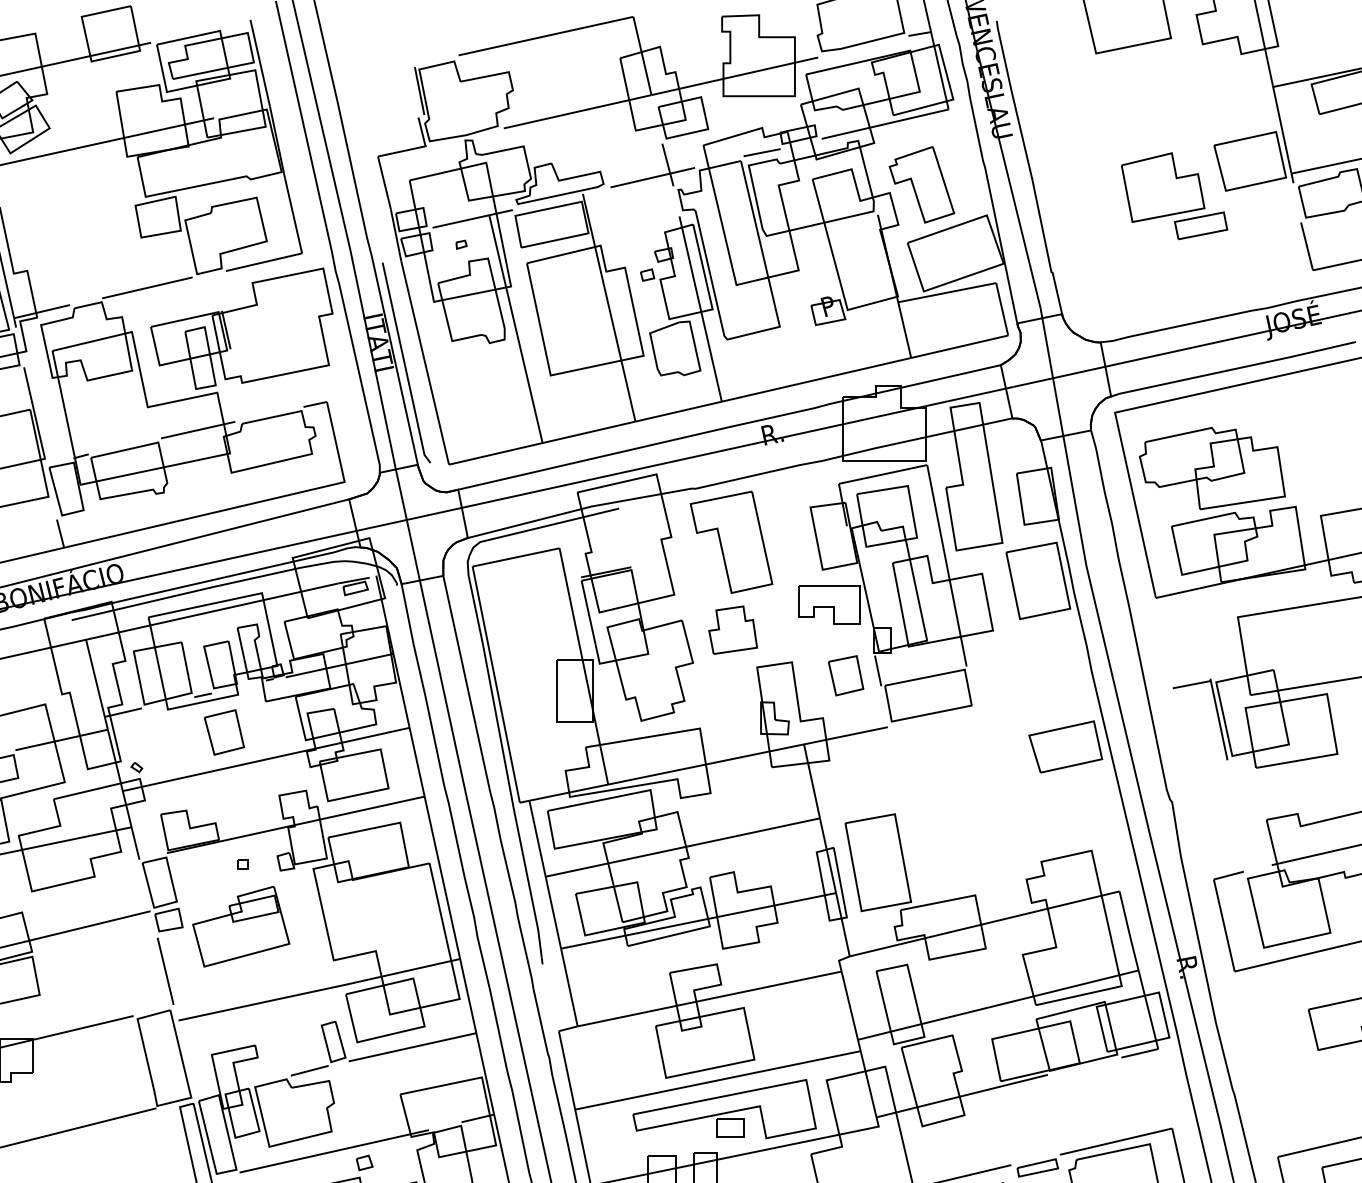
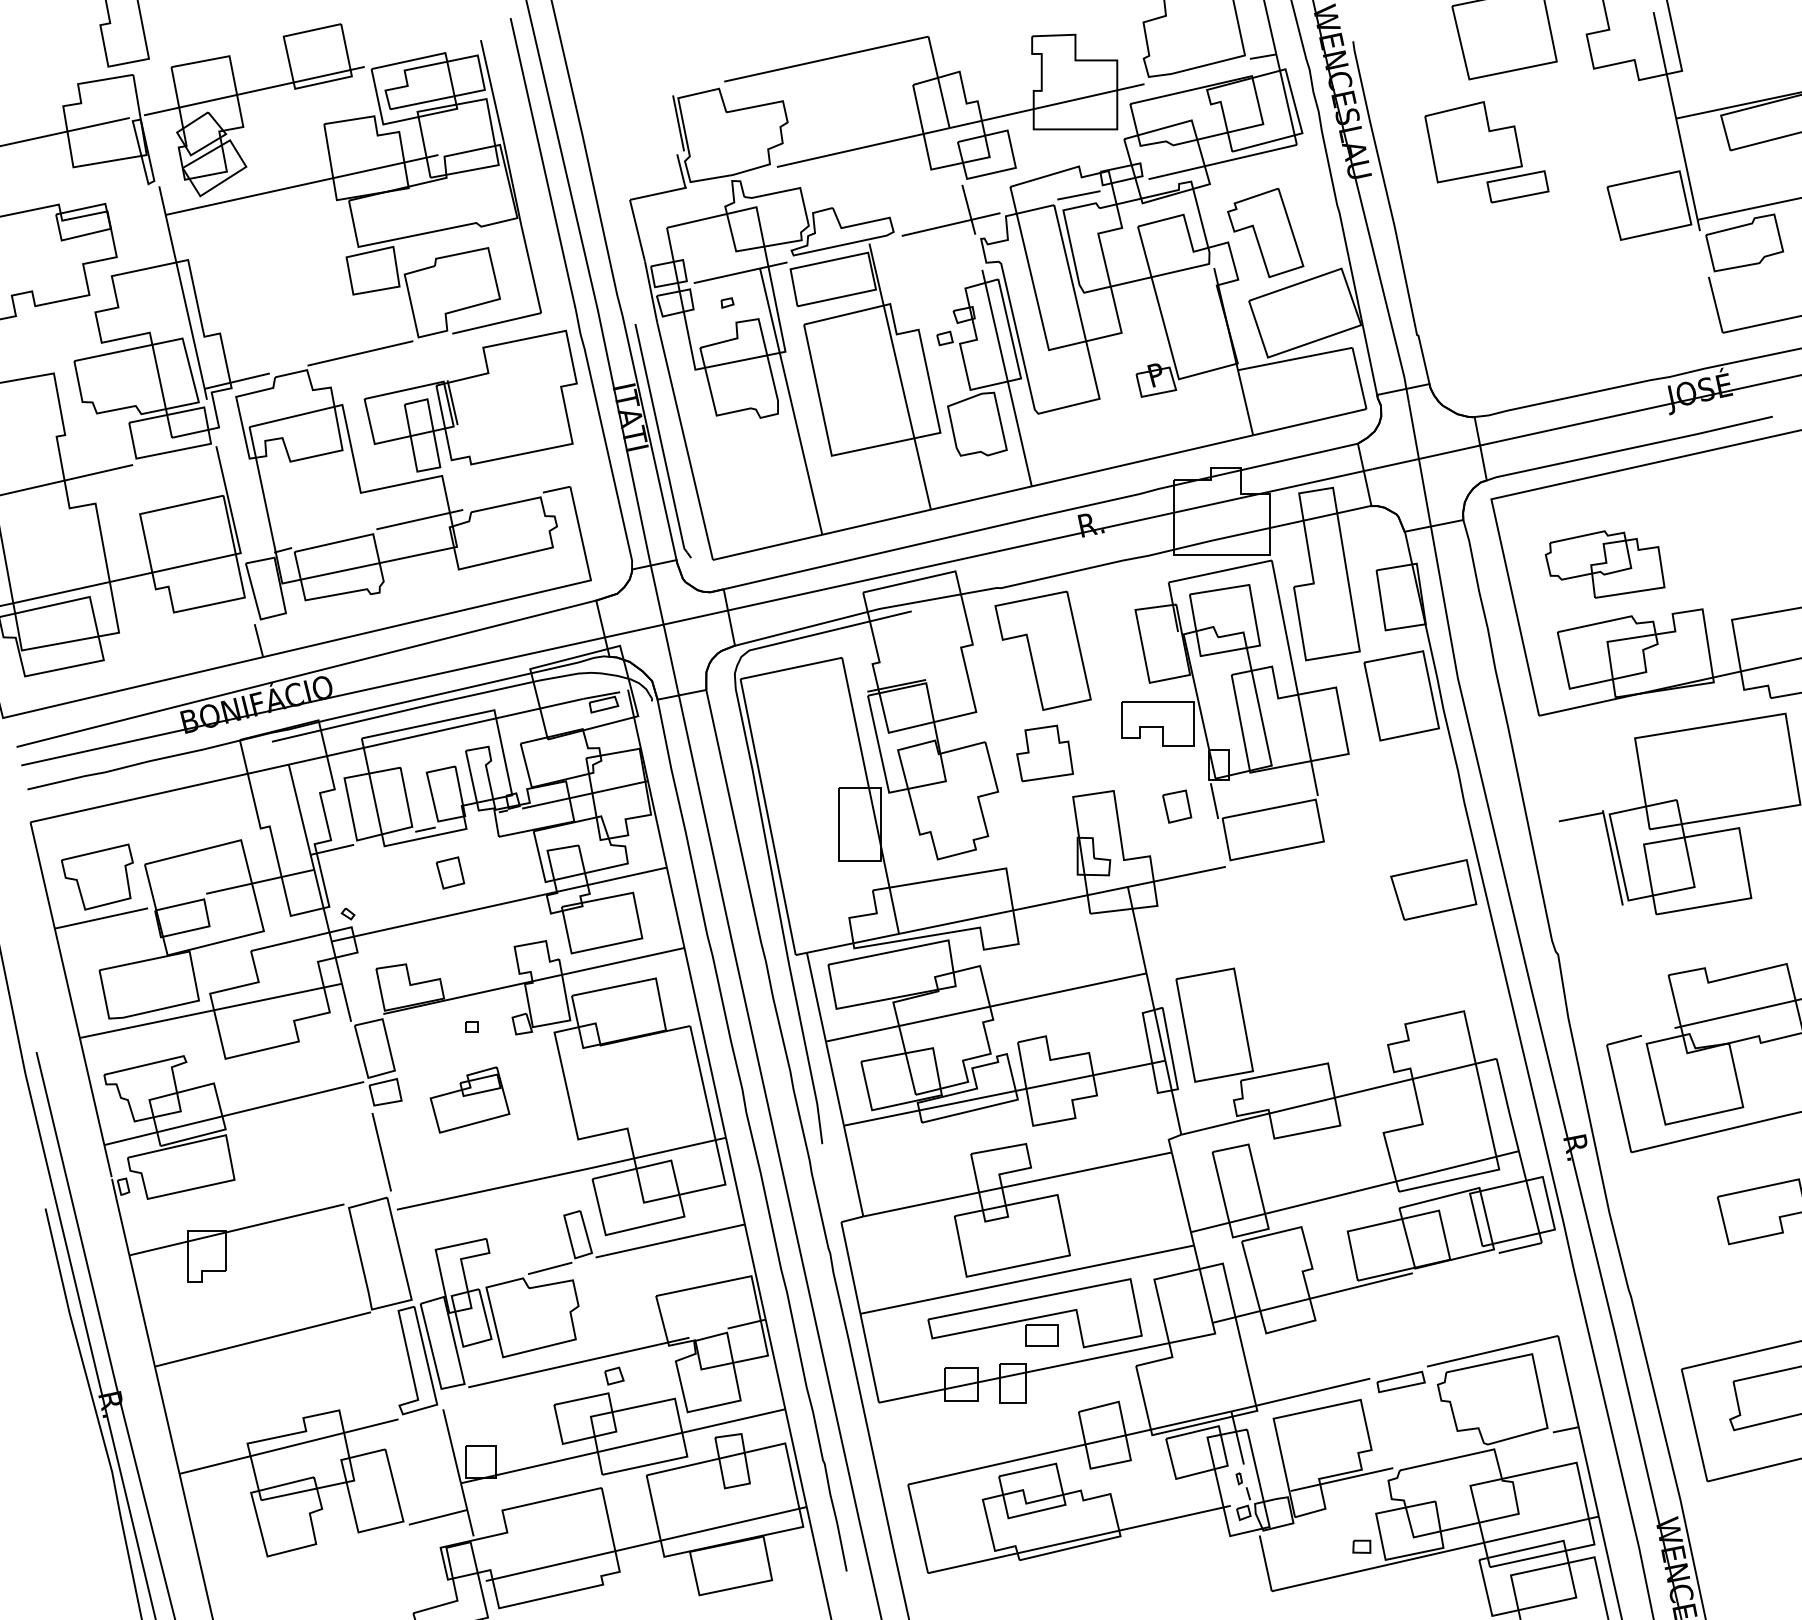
part: (1174, 196) -> (1486, 152), moved
part: (1211, 468) -> (1604, 564), size x0.7
part: (846, 675) -> (1177, 806), size x0.7
part: (224, 732) -> (450, 872), size x0.6
part: (240, 926) -> (469, 1099), size x0.7

